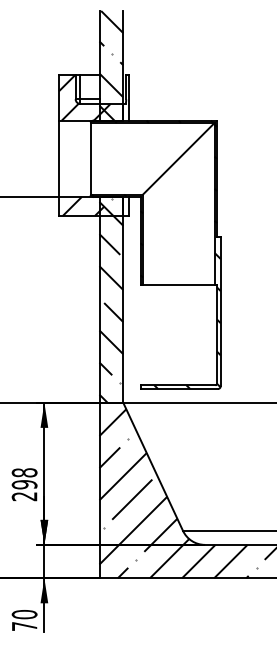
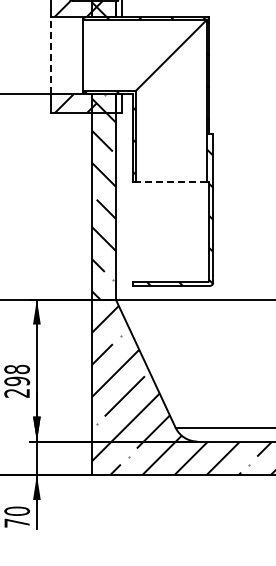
line: (58, 158) -> (51, 55), solid -> dashed
line: (178, 285) -> (171, 182), solid -> dashed

